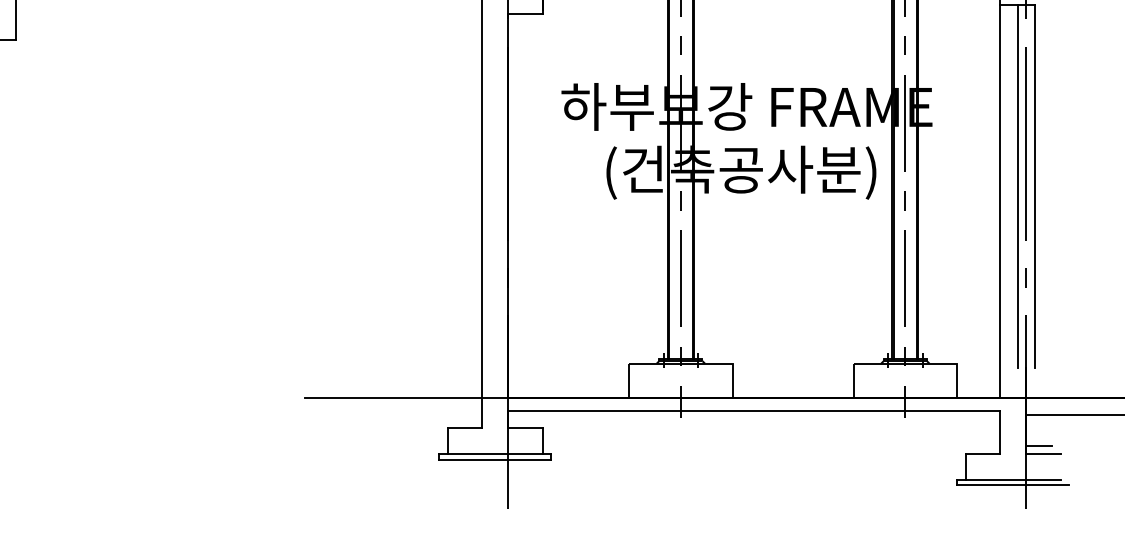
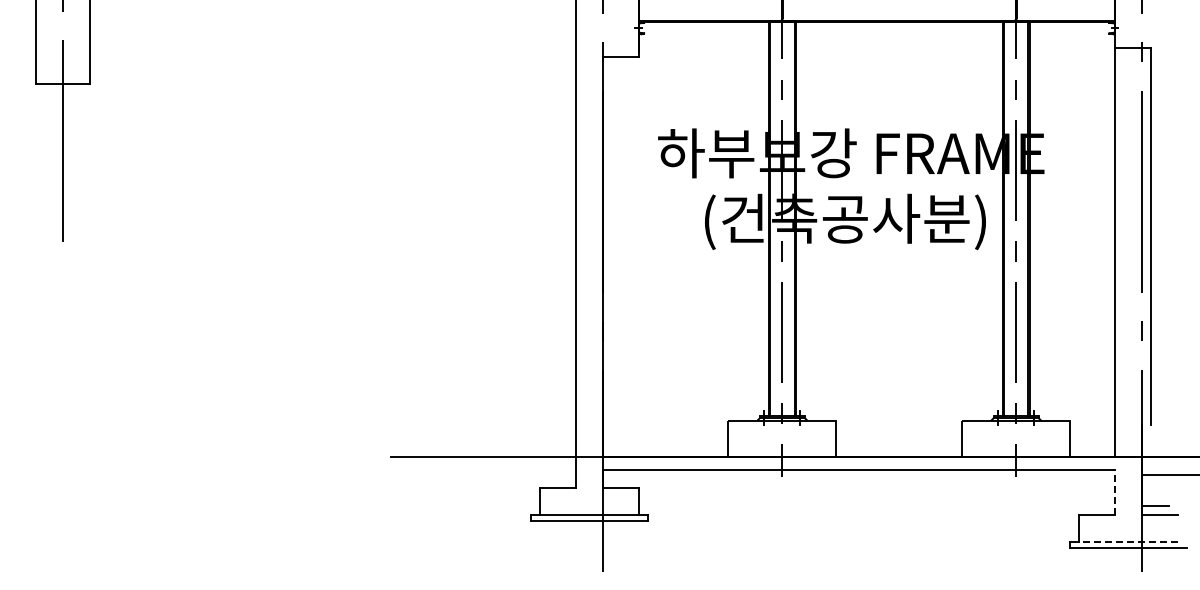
line: (1017, 186) -> (1133, 236), removed
line: (1000, 432) -> (1115, 492), solid -> dashed
line: (1013, 480) -> (1128, 542), solid -> dashed

